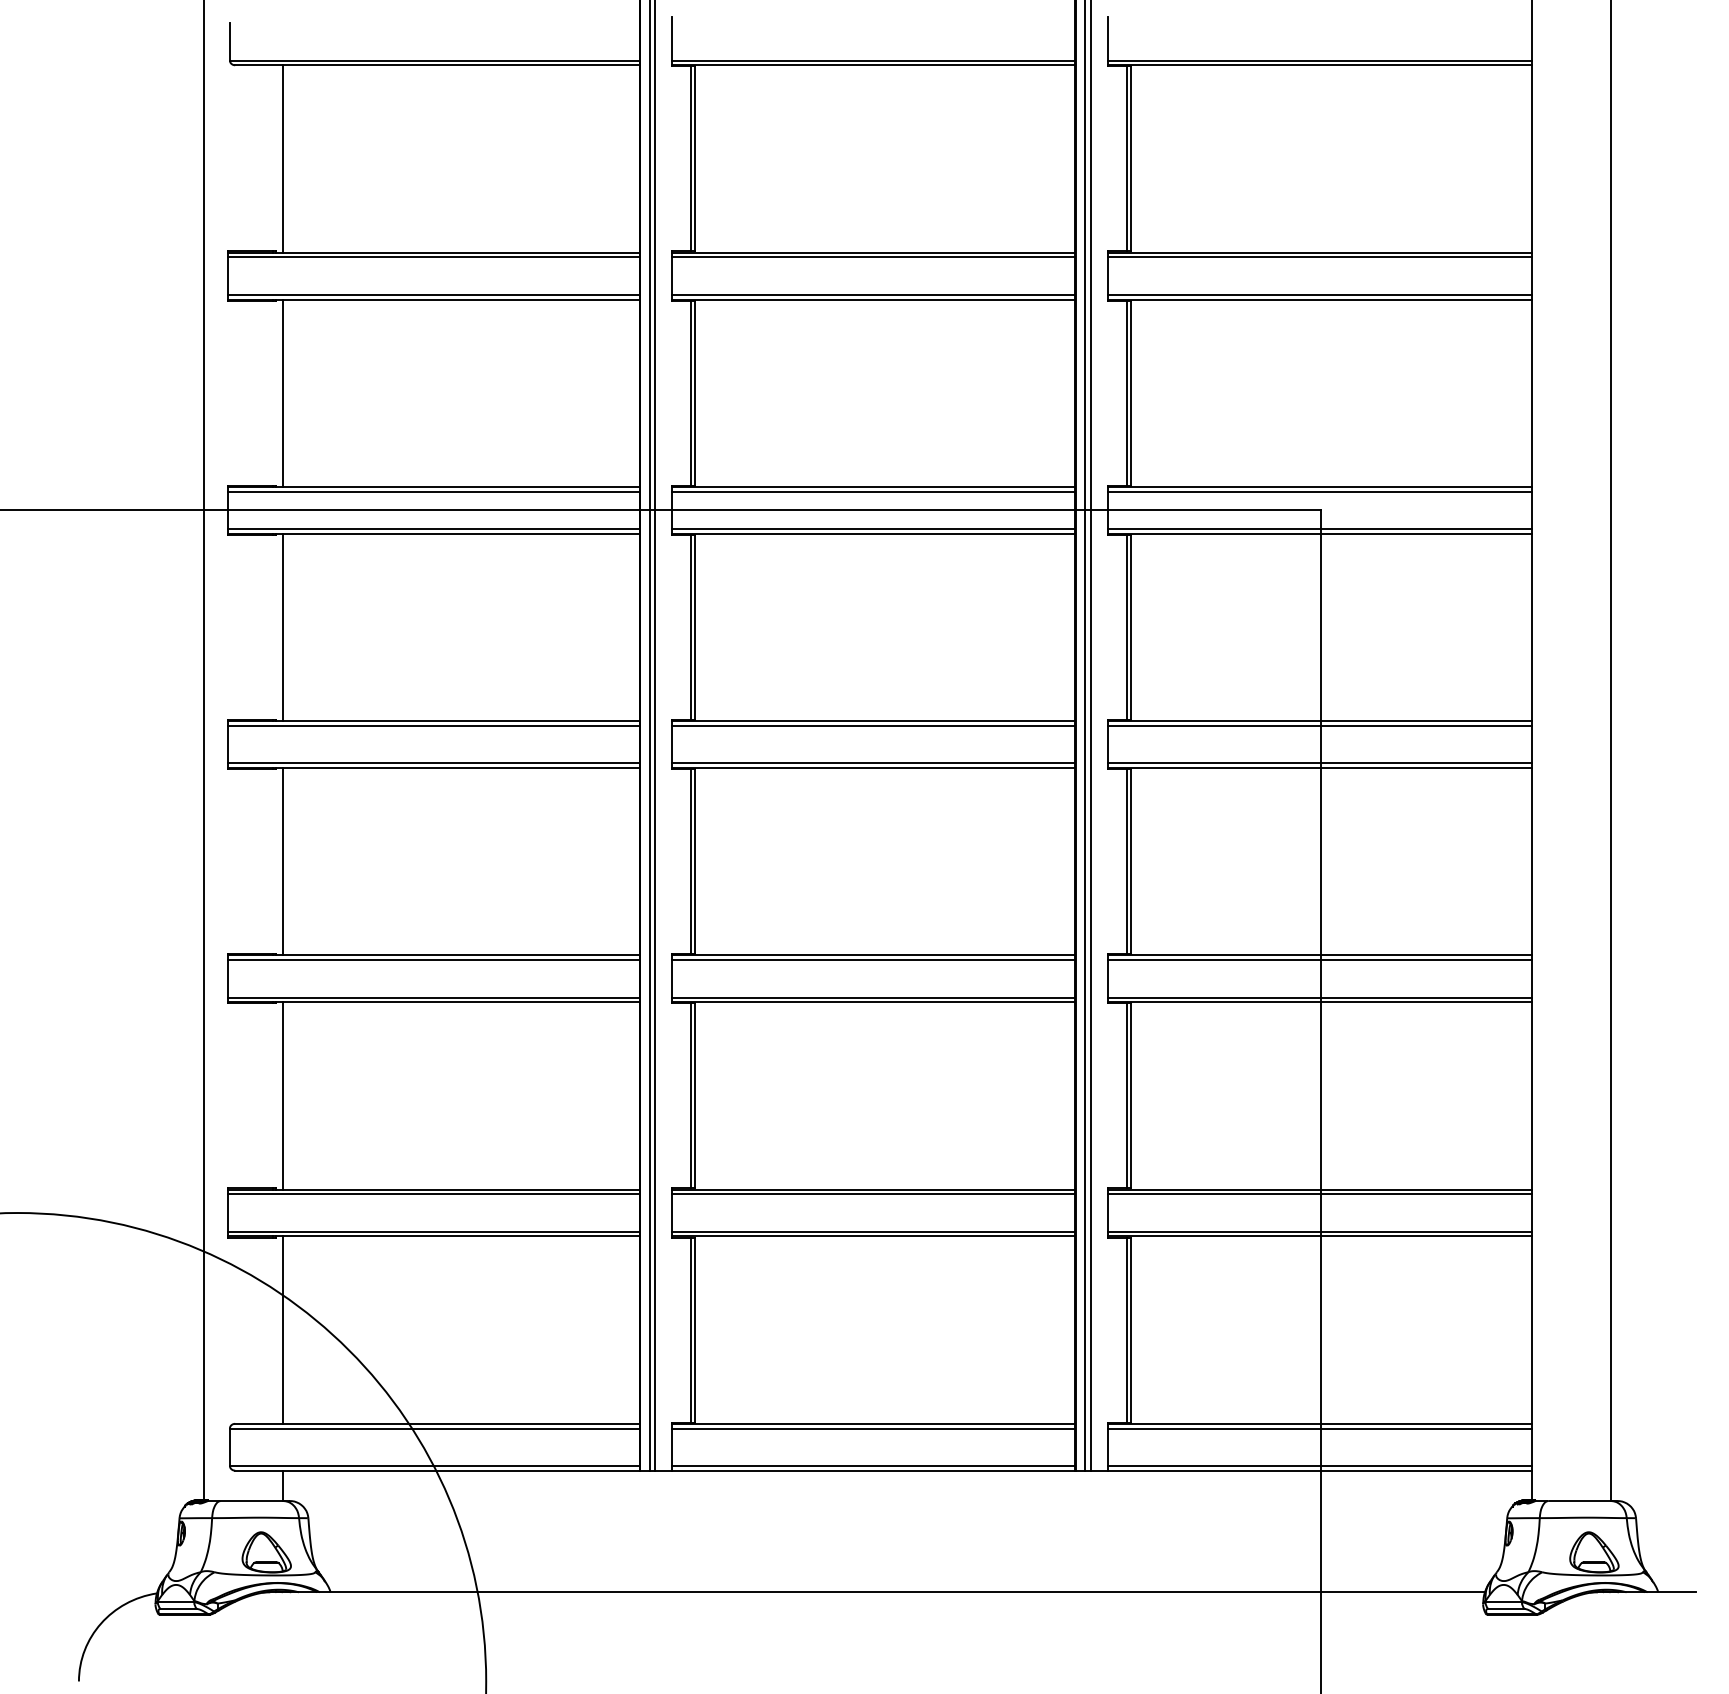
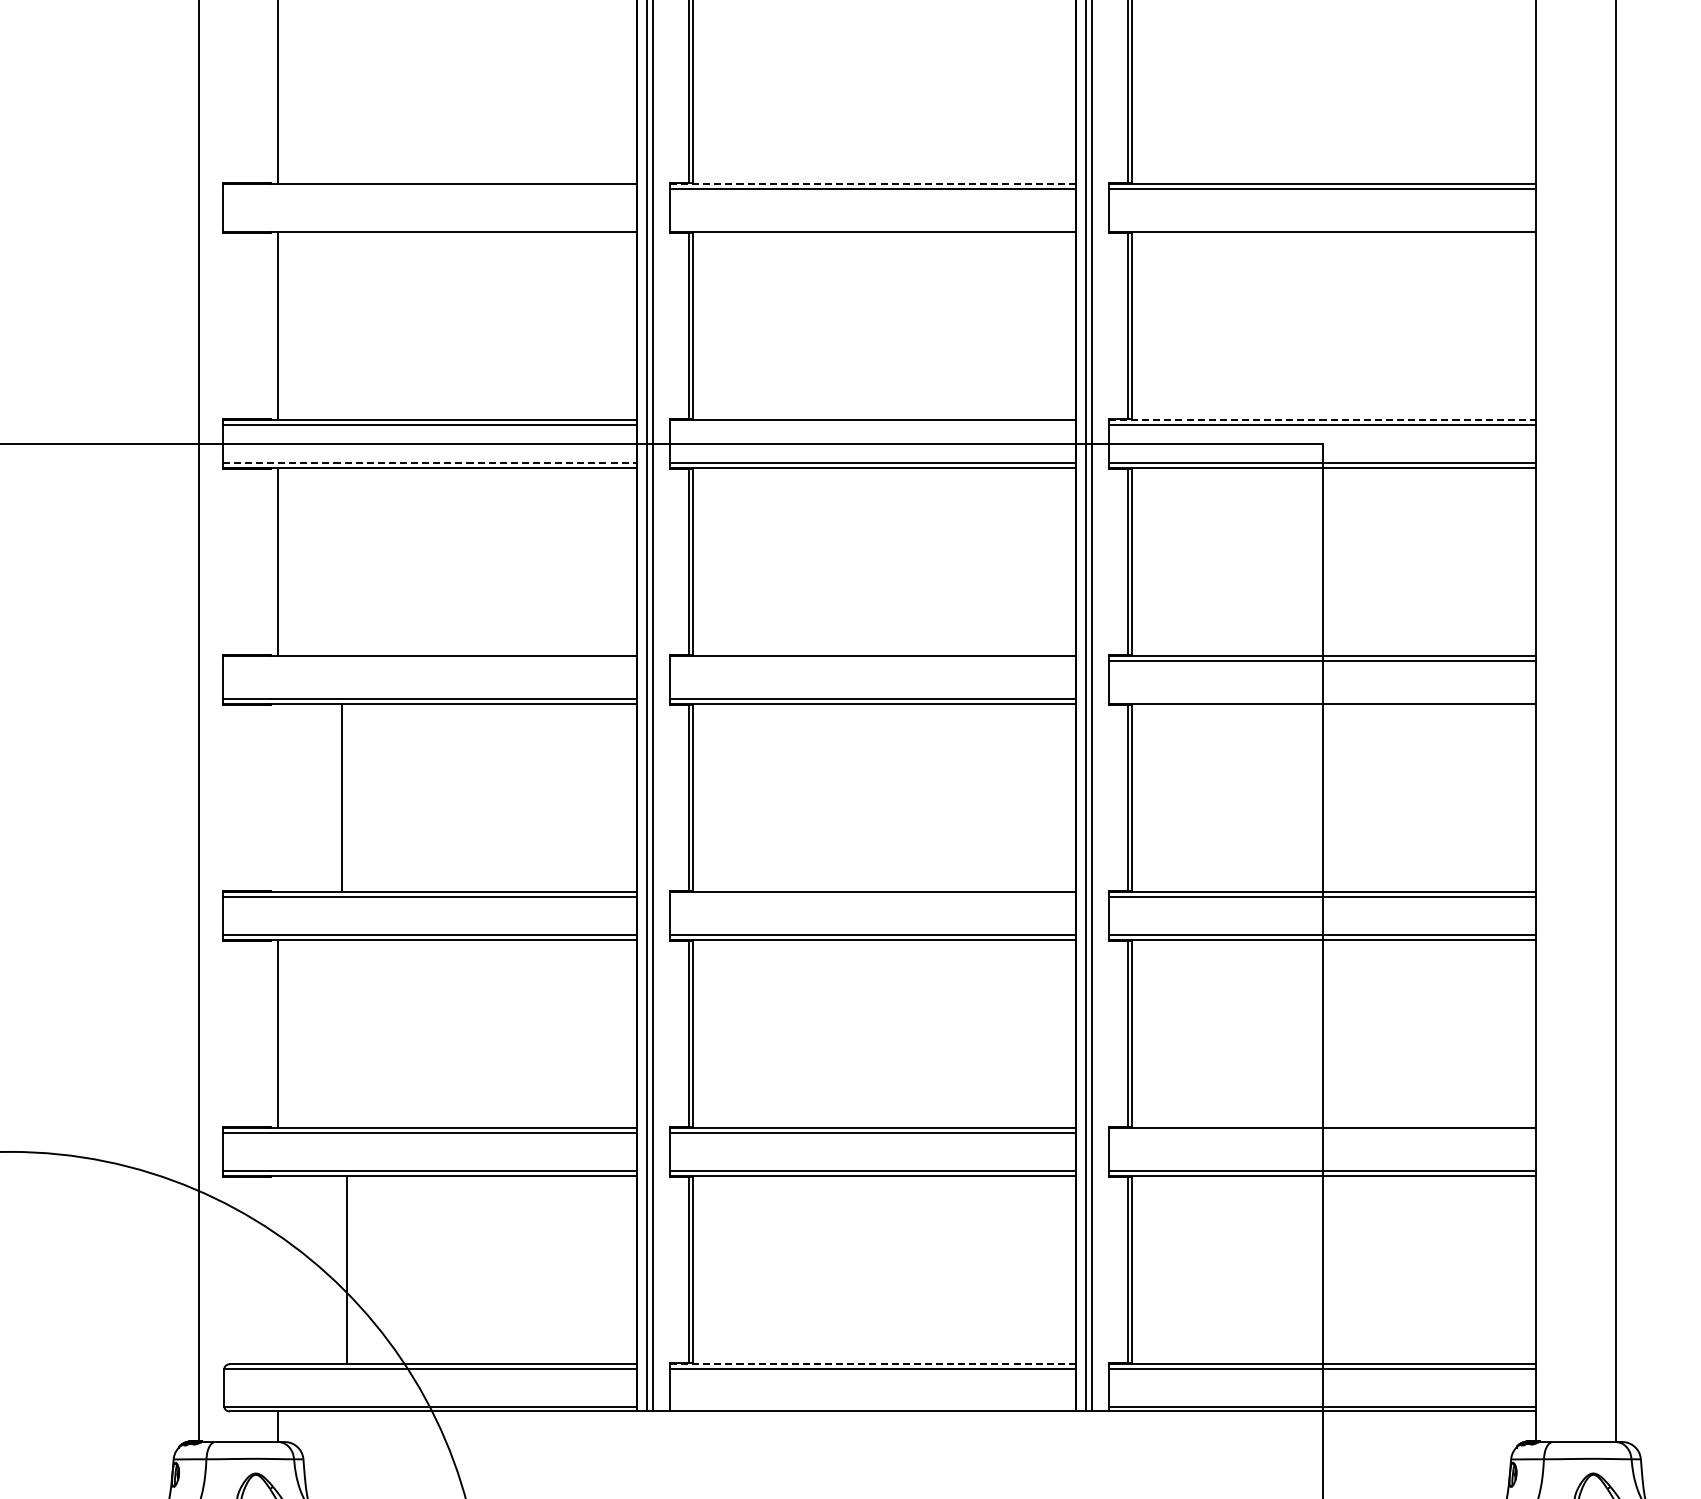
line: (873, 252) -> (872, 184), solid -> dashed
line: (433, 257) -> (429, 189), removed
line: (433, 294) -> (429, 226), removed
line: (873, 294) -> (872, 226), removed
line: (1319, 294) -> (1322, 226), removed
line: (1320, 486) -> (1323, 420), solid -> dashed
line: (873, 491) -> (872, 425), removed
line: (433, 529) -> (429, 463), solid -> dashed
line: (433, 725) -> (429, 660), removed
line: (873, 725) -> (872, 660), removed
line: (1319, 763) -> (1322, 699), removed
line: (283, 861) -> (341, 797), moved
line: (873, 960) -> (872, 897), removed
line: (1319, 1194) -> (1322, 1133), removed
line: (283, 1329) -> (346, 1269), moved
line: (873, 1423) -> (872, 1363), solid -> dashed
line: (873, 1465) -> (872, 1406), removed

